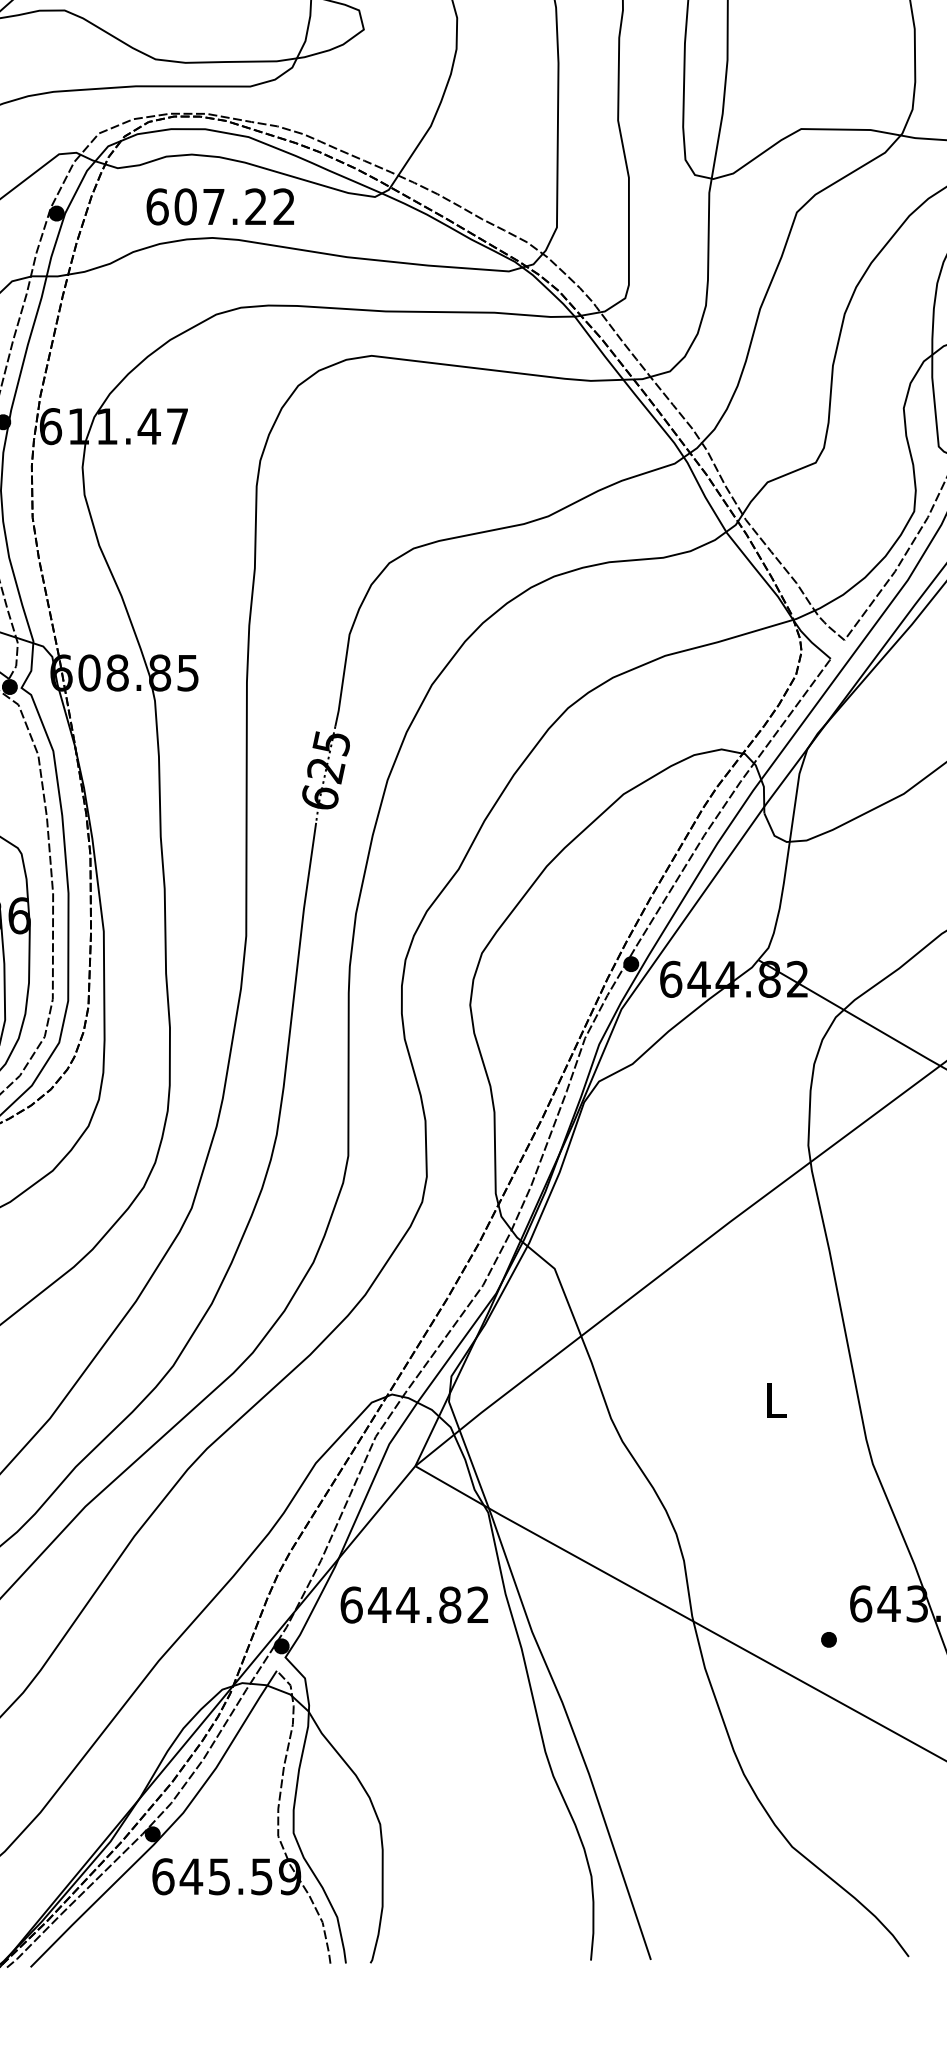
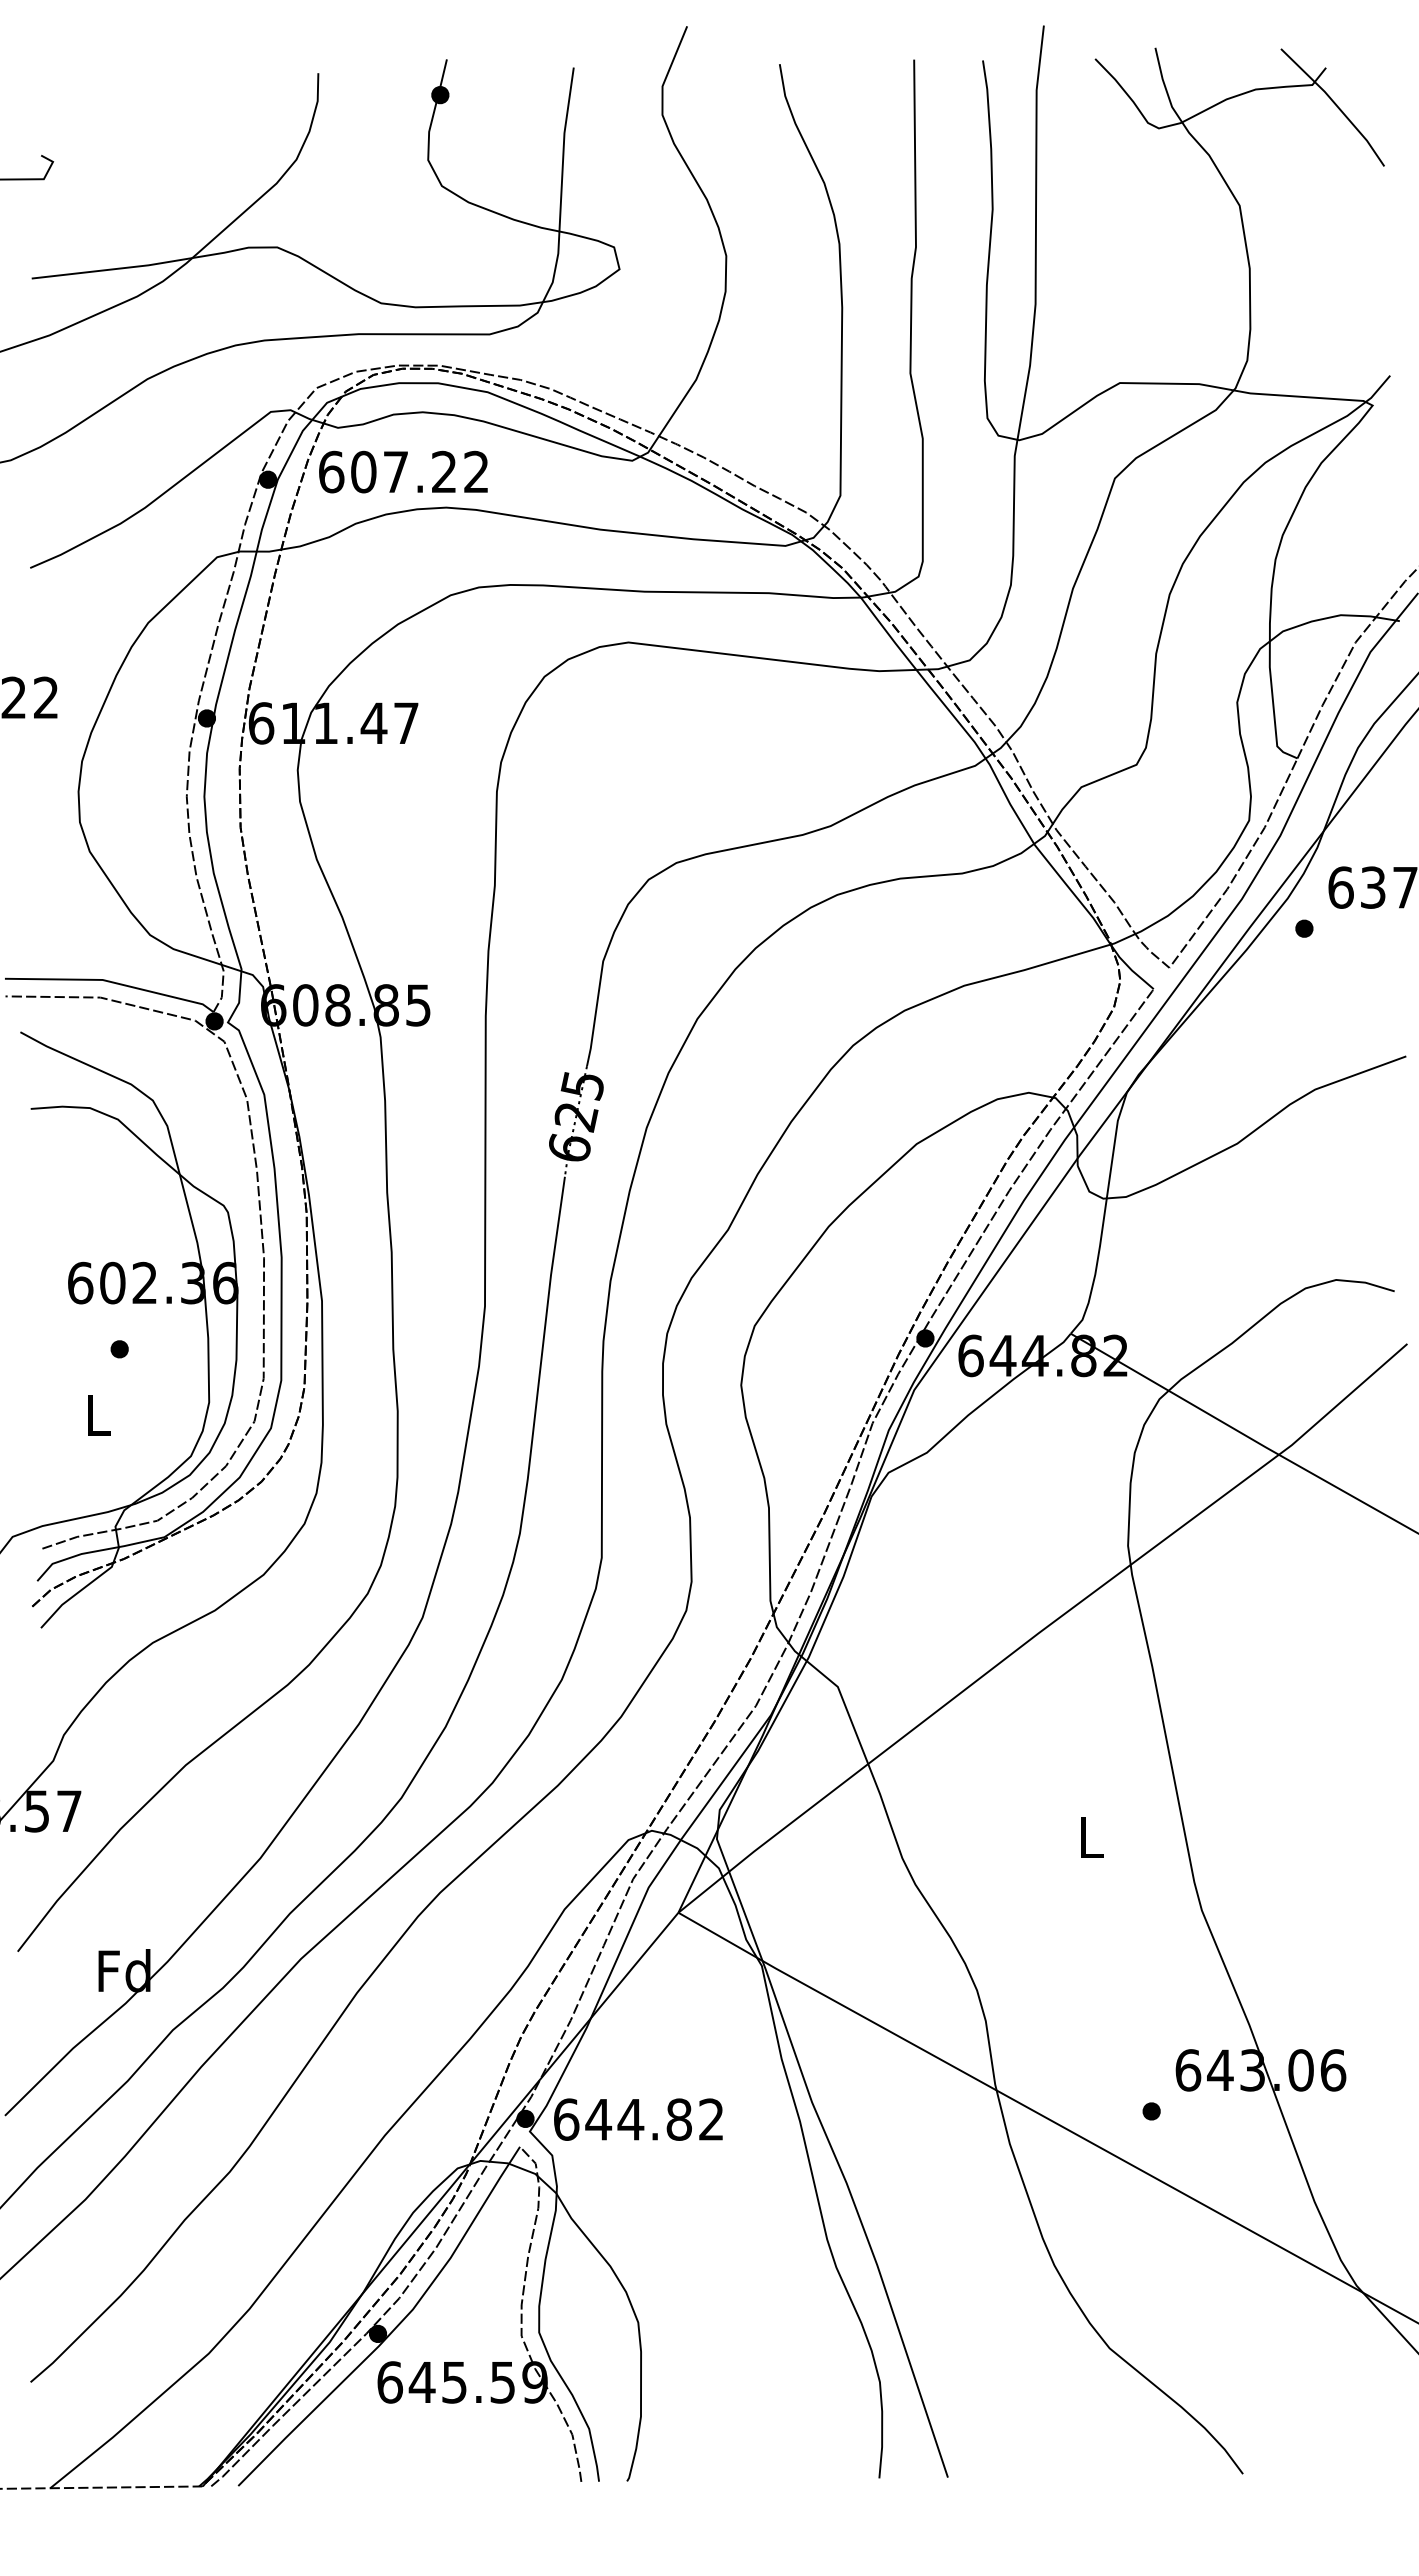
text: (220, 206) -> (403, 471), moved
text: (414, 1604) -> (638, 2119), moved

